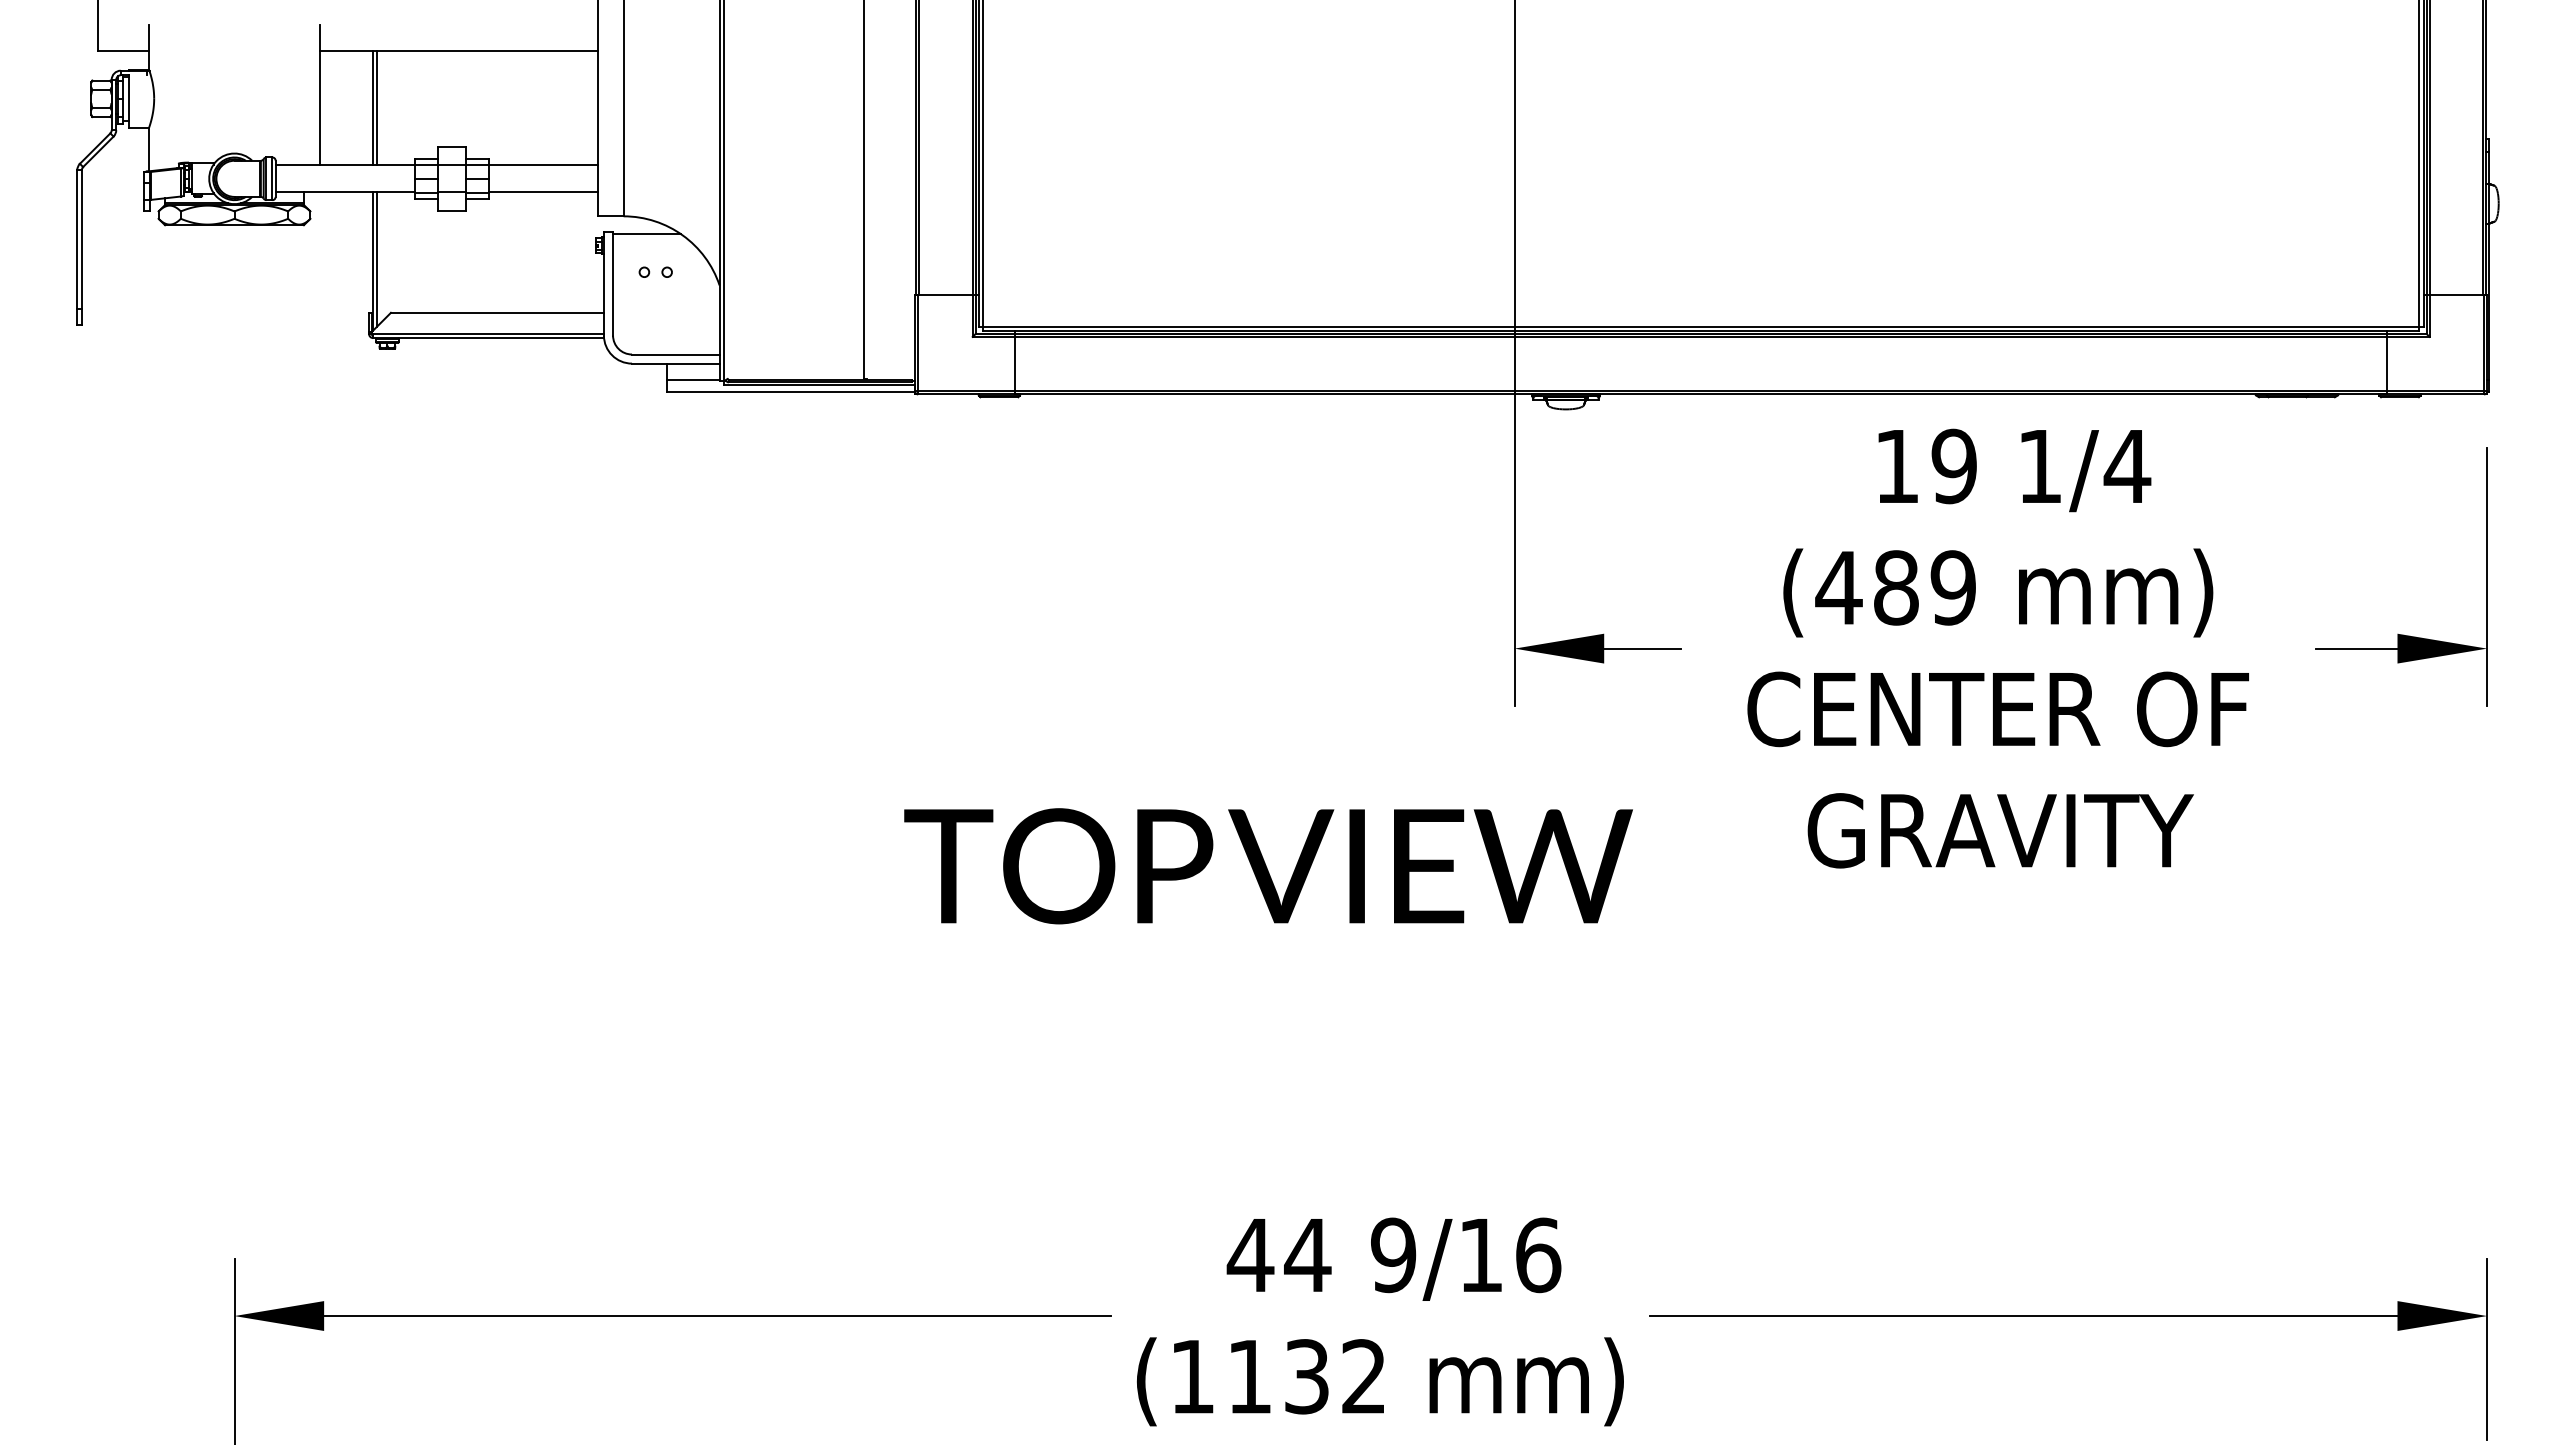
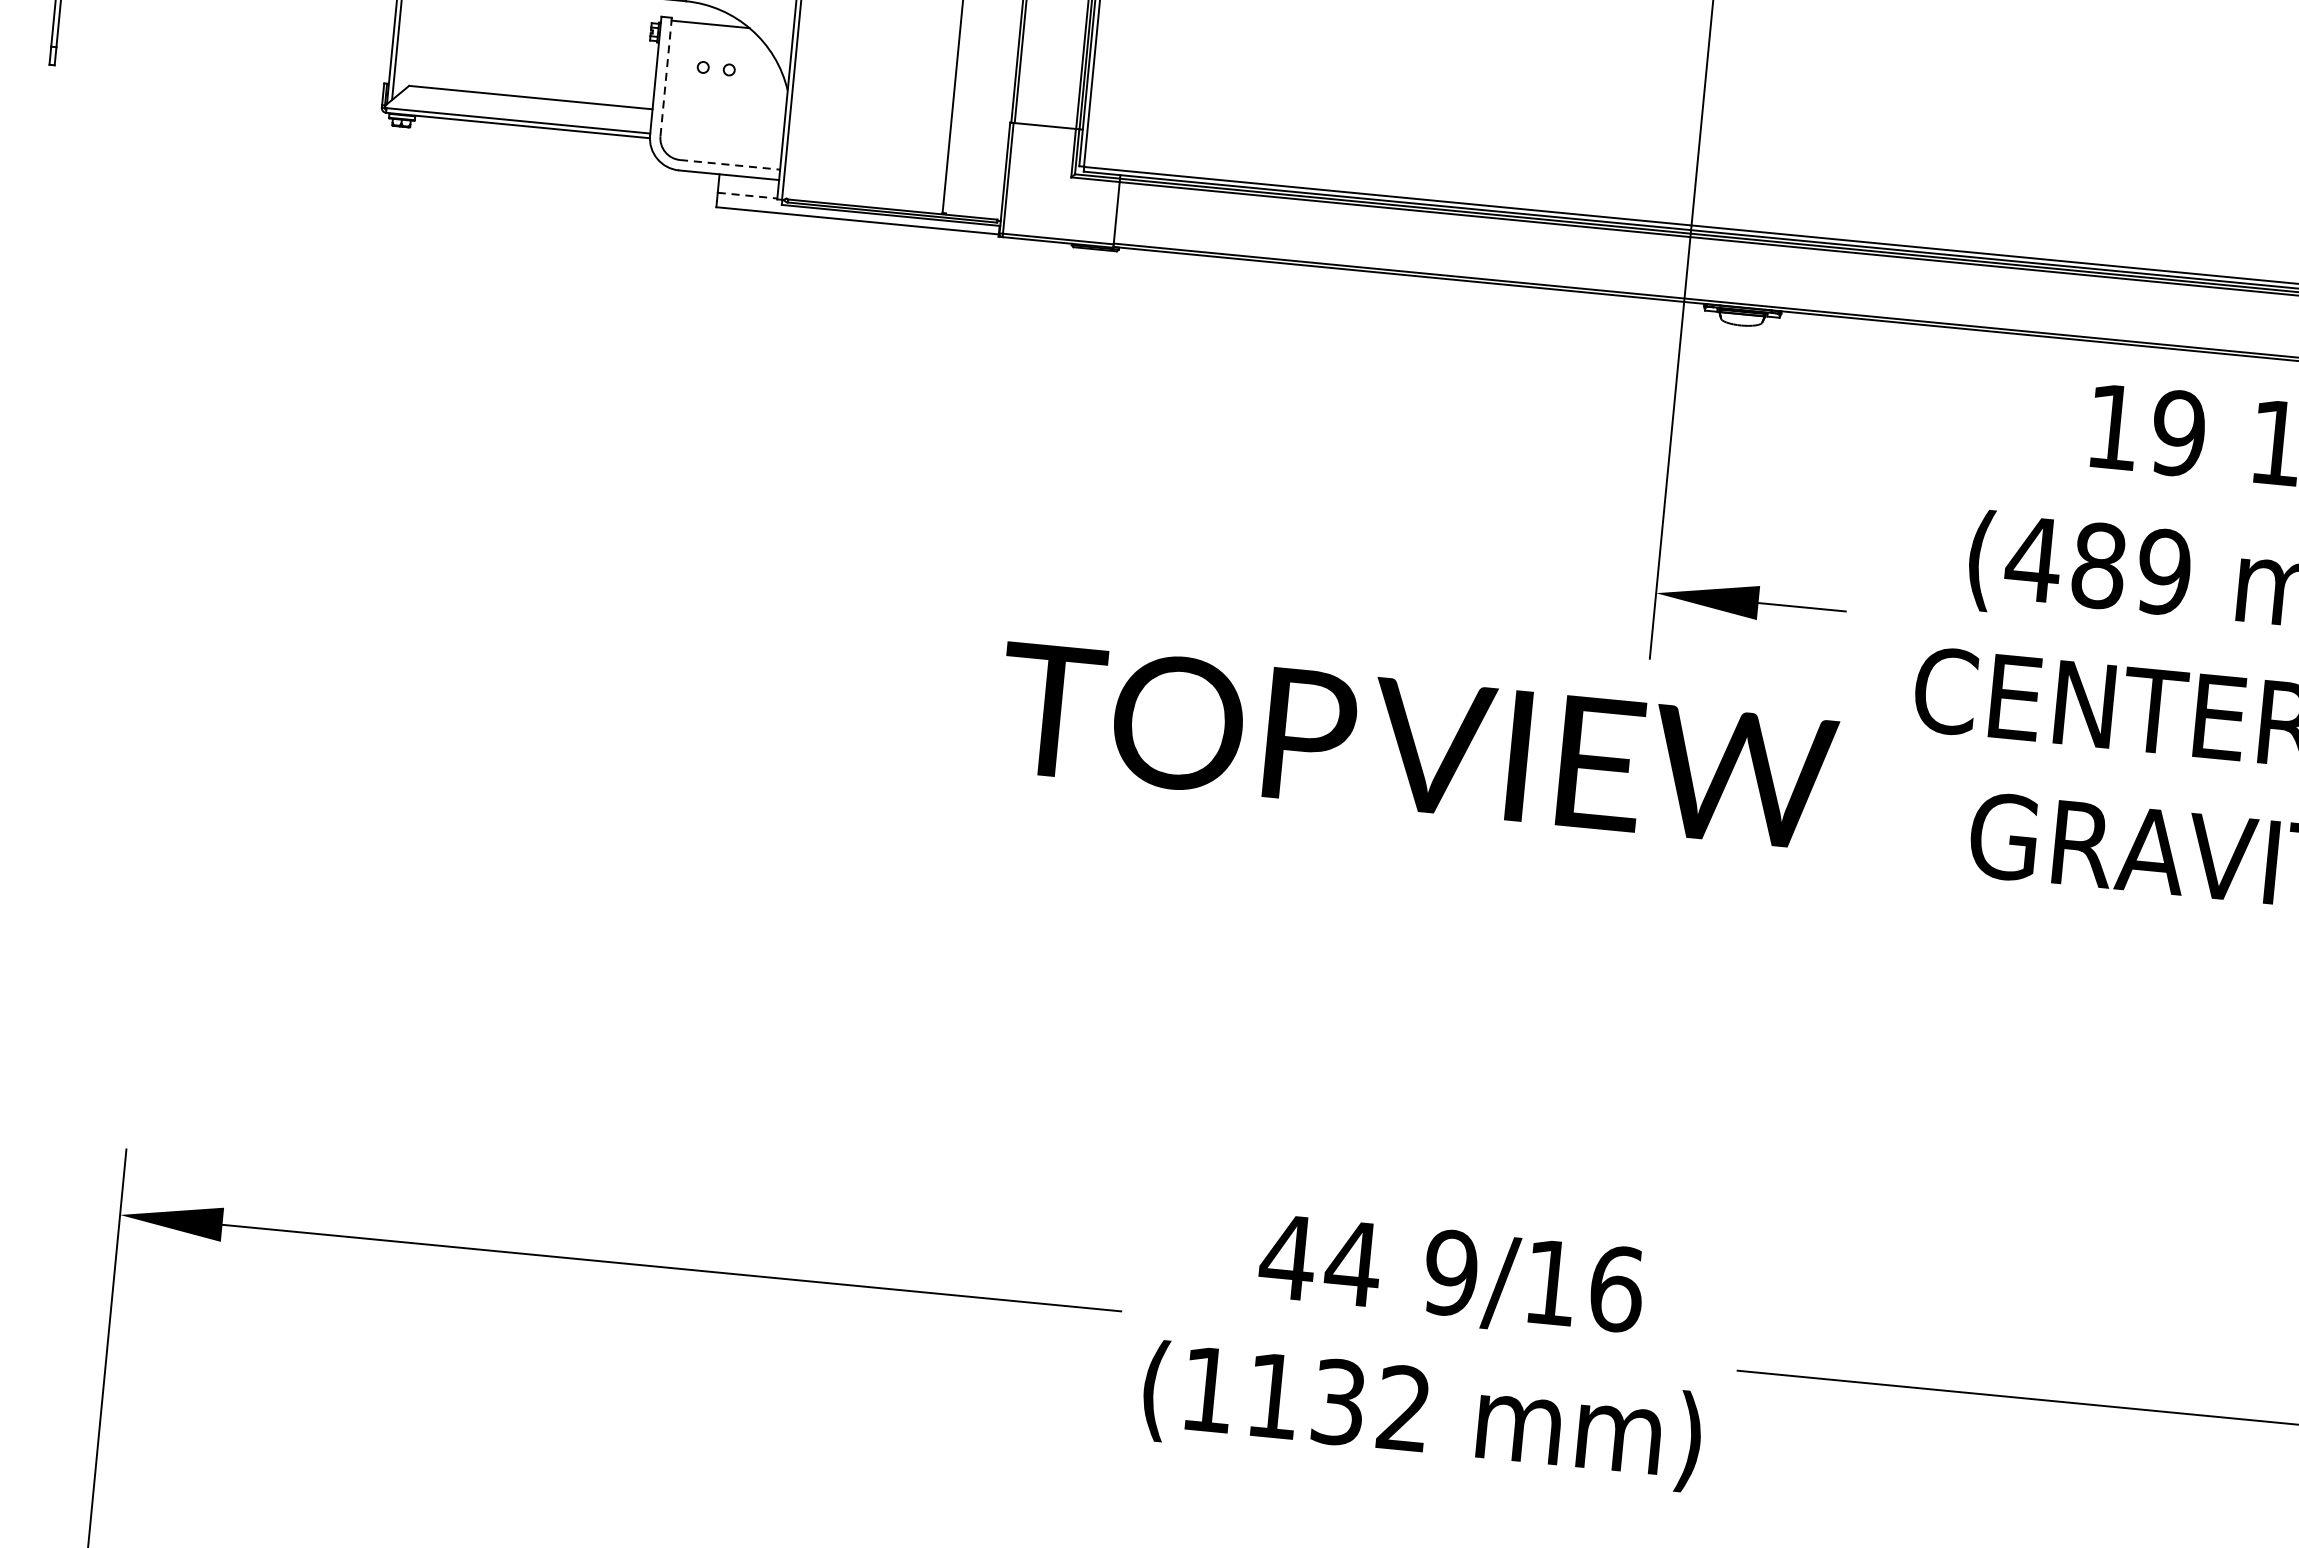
line: (613, 283) -> (666, 76), solid -> dashed
line: (675, 354) -> (729, 164), solid -> dashed
line: (694, 379) -> (748, 195), solid -> dashed
text: (1268, 866) -> (1417, 746), moved

